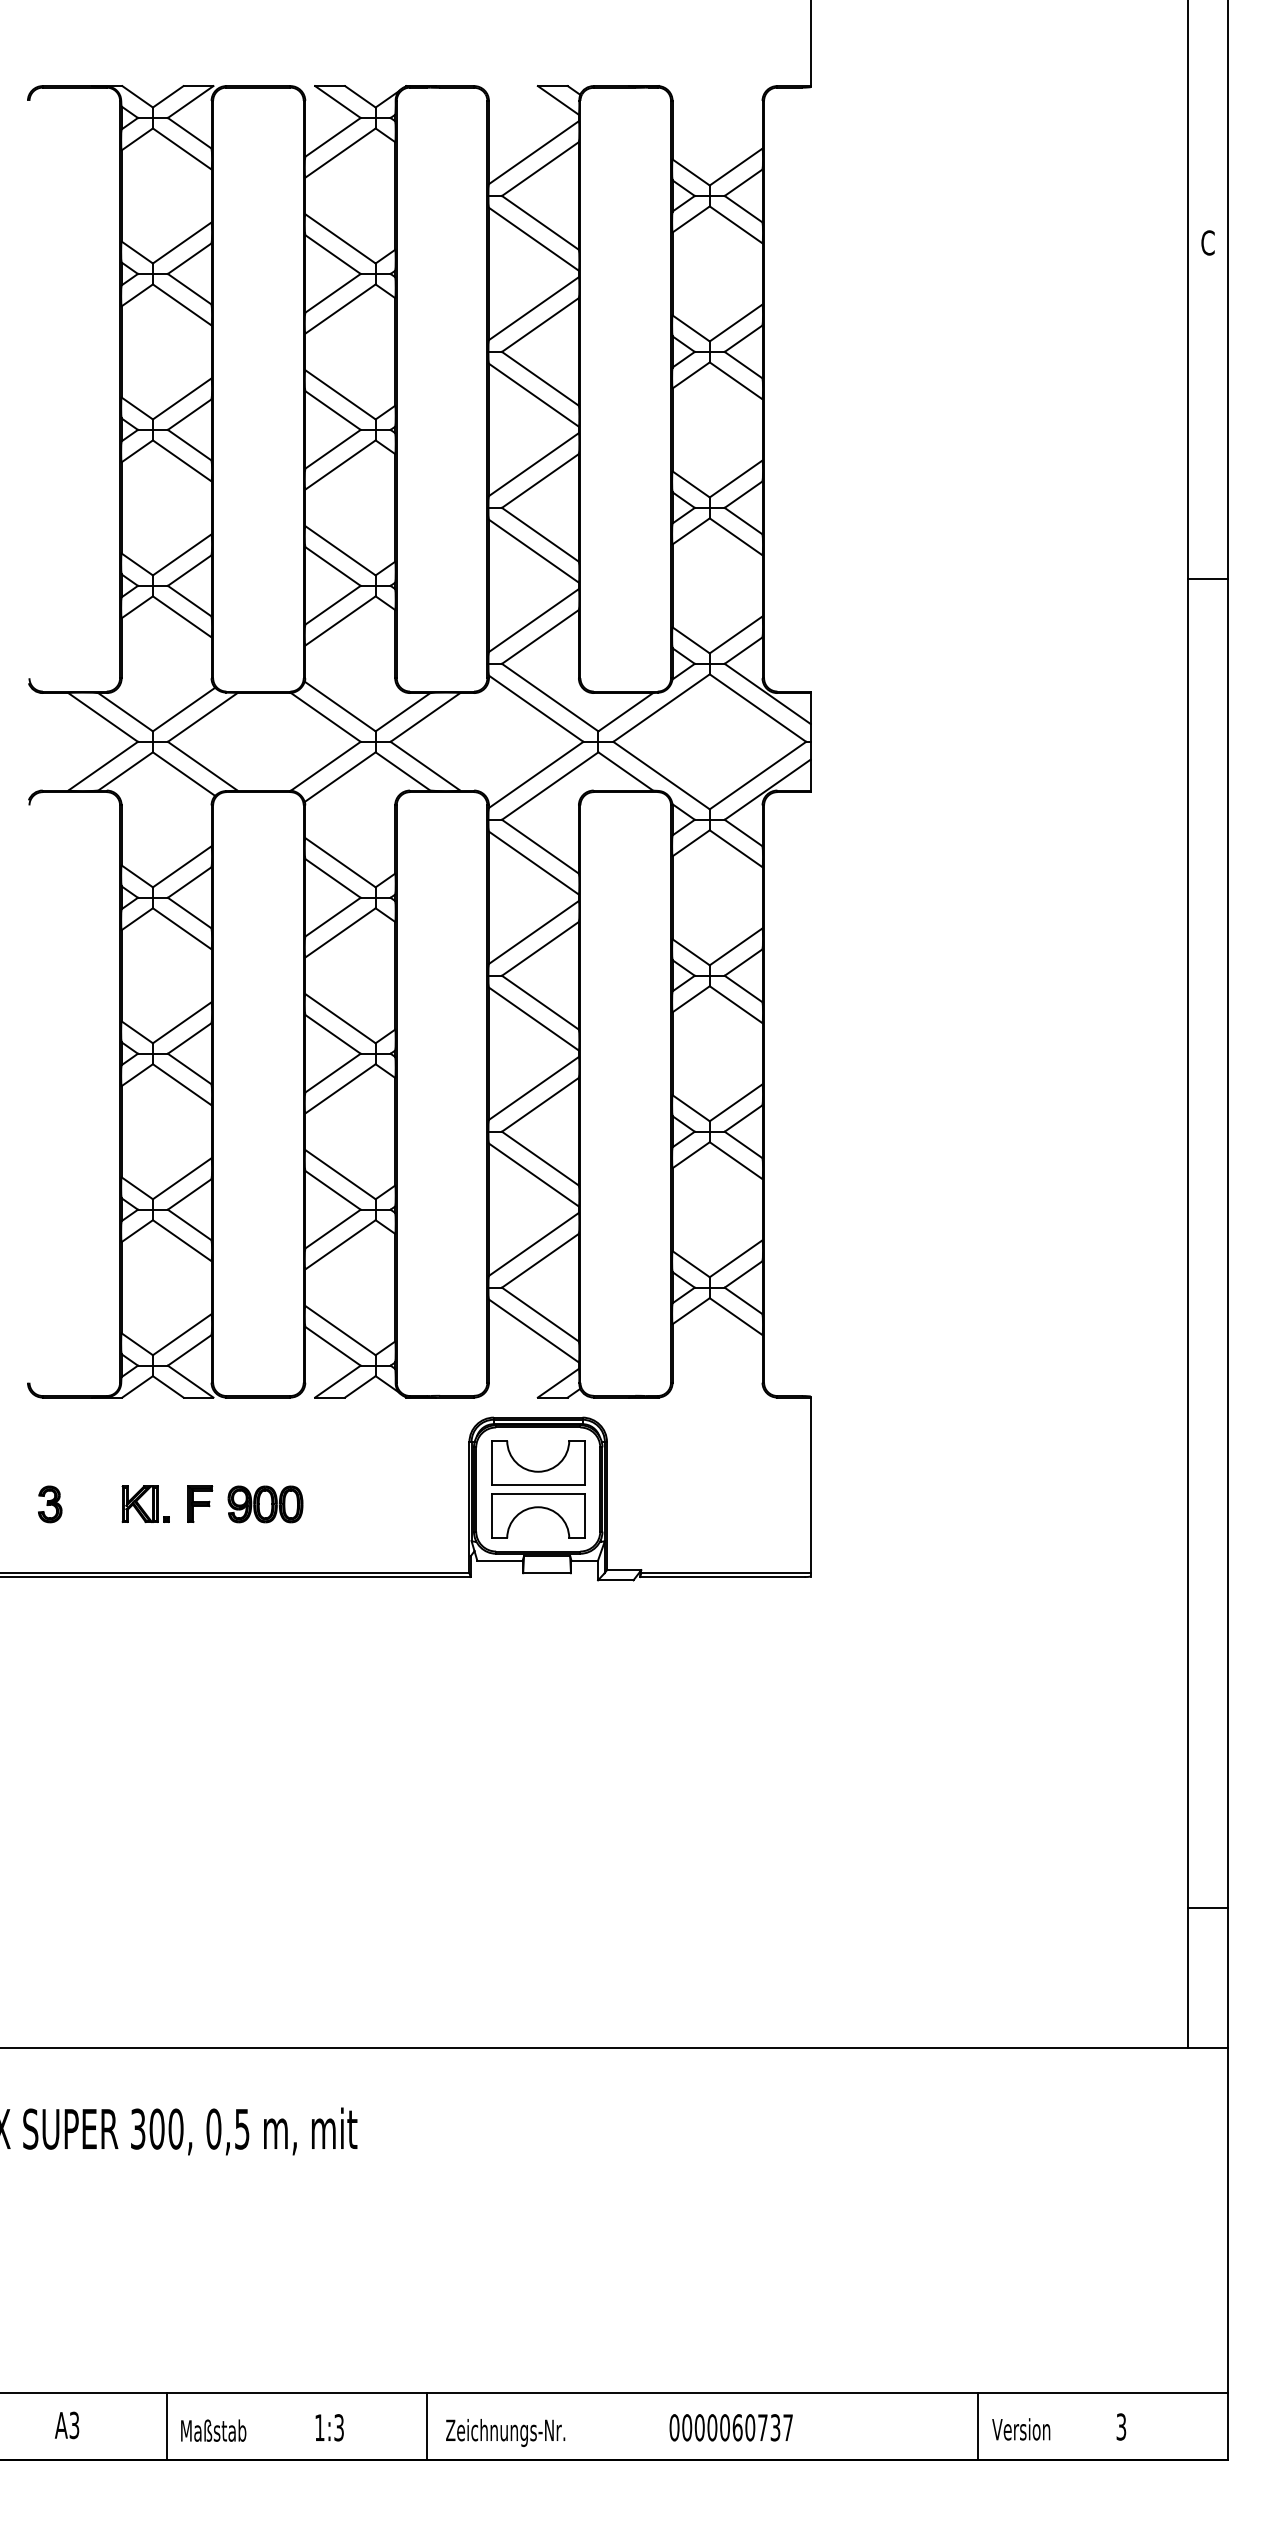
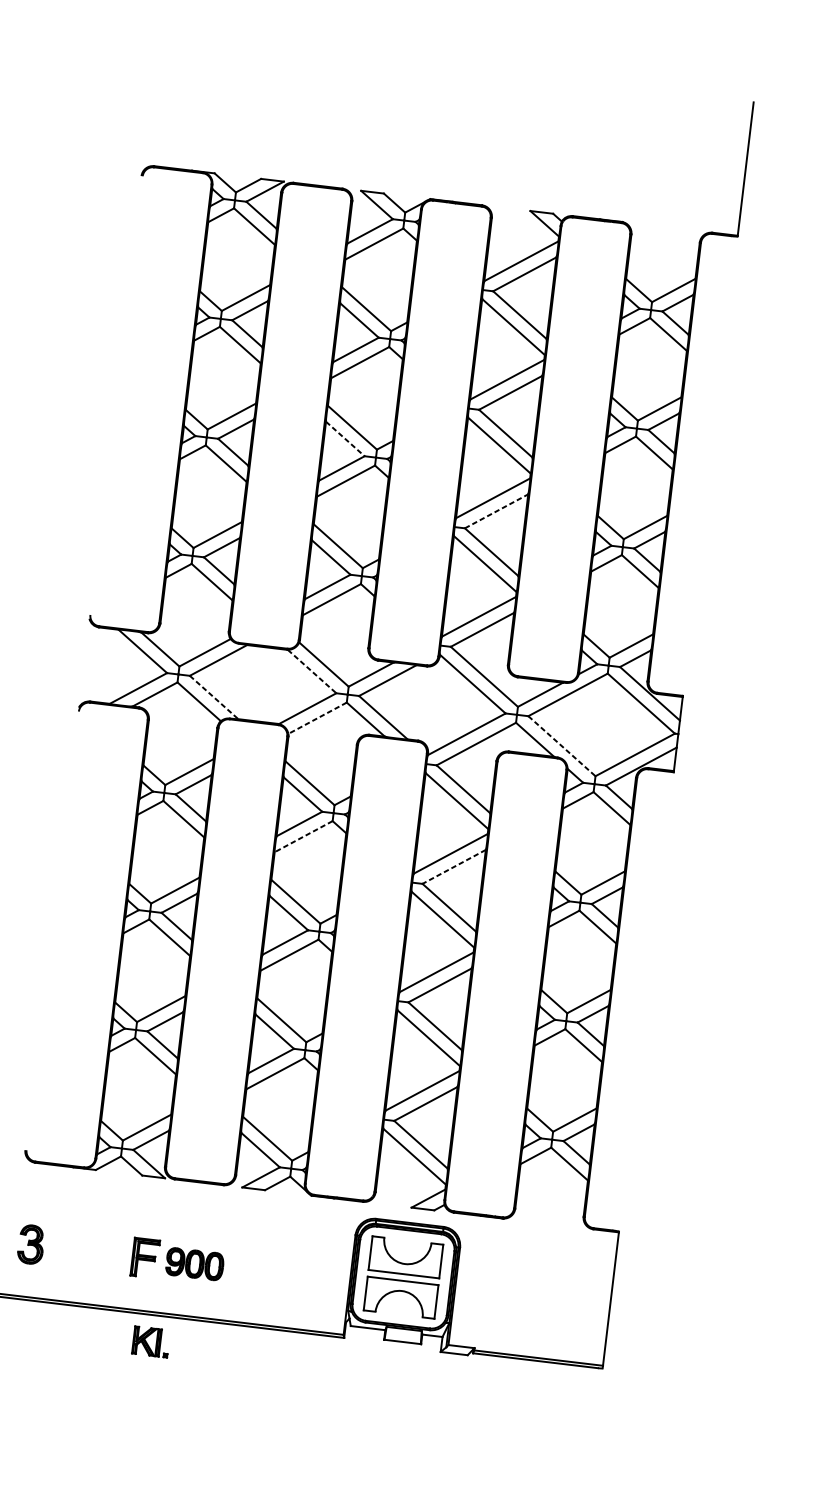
line: (333, 410) -> (345, 439), solid -> dashed
line: (540, 480) -> (496, 510), solid -> dashed
line: (326, 717) -> (312, 671), solid -> dashed
line: (203, 766) -> (214, 697), solid -> dashed
line: (661, 775) -> (561, 746), solid -> dashed
line: (339, 777) -> (317, 718), solid -> dashed
line: (340, 932) -> (303, 836), solid -> dashed
line: (540, 948) -> (454, 866), solid -> dashed
part: (145, 1503) -> (151, 1341), moved
part: (200, 1503) -> (145, 1257), size x1.4
part: (50, 1504) -> (31, 1244), size x1.4

